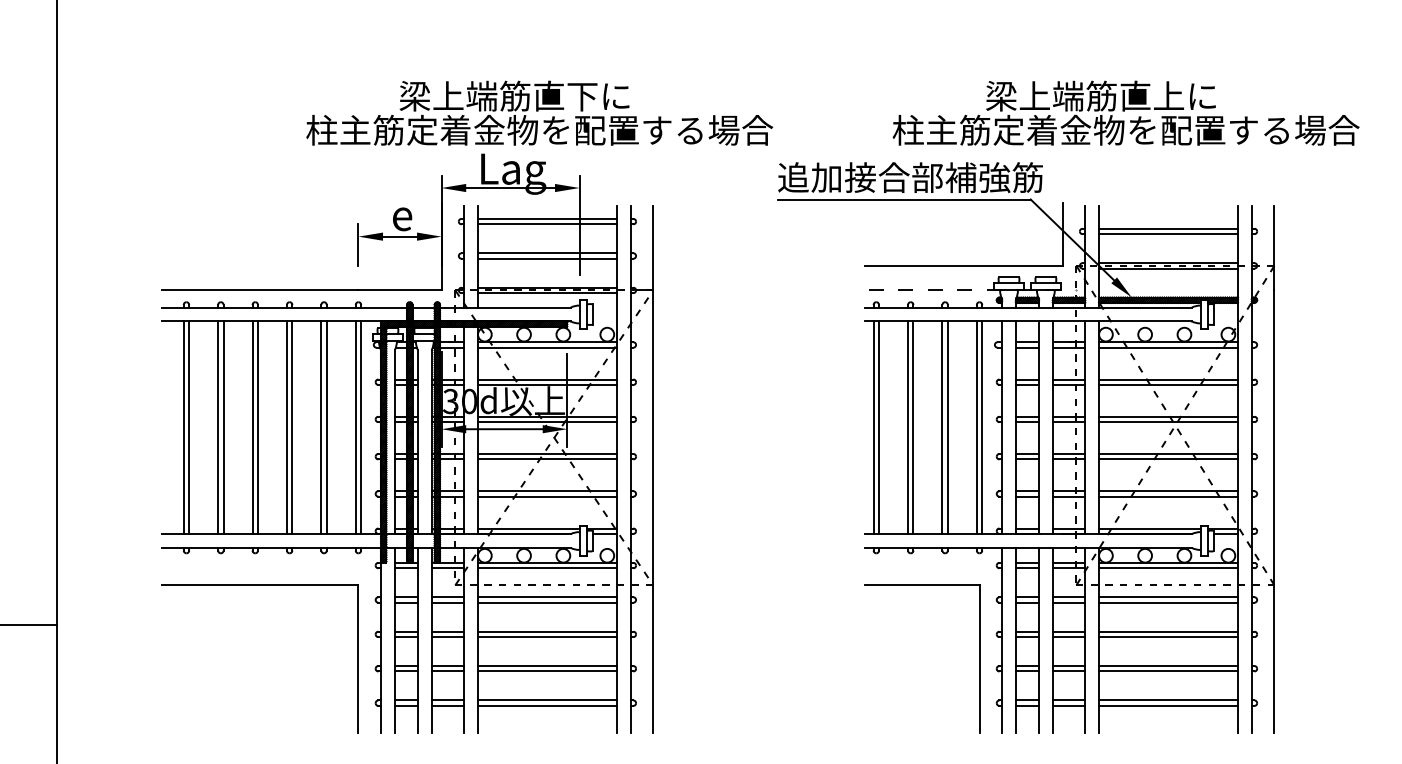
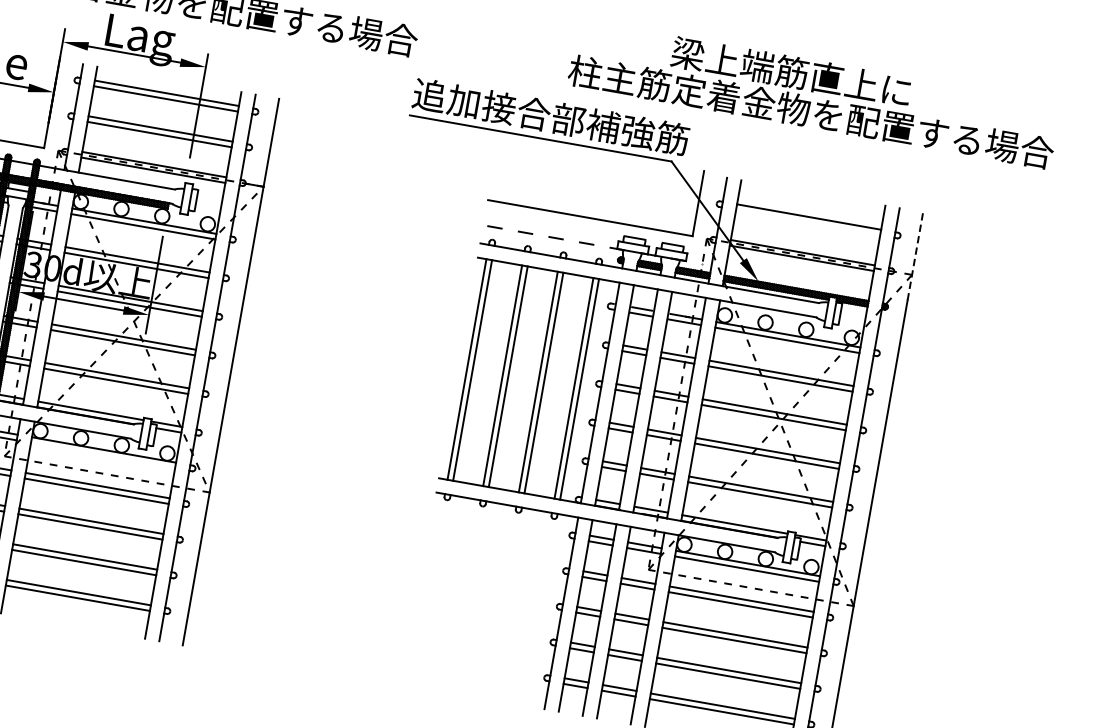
text: (1125, 112) -> (813, 93), moved
line: (1168, 234) -> (808, 223), removed
line: (1274, 247) -> (915, 255), solid -> dashed
line: (546, 568) -> (102, 455), removed
part: (979, 658) -> (534, 628), removed

